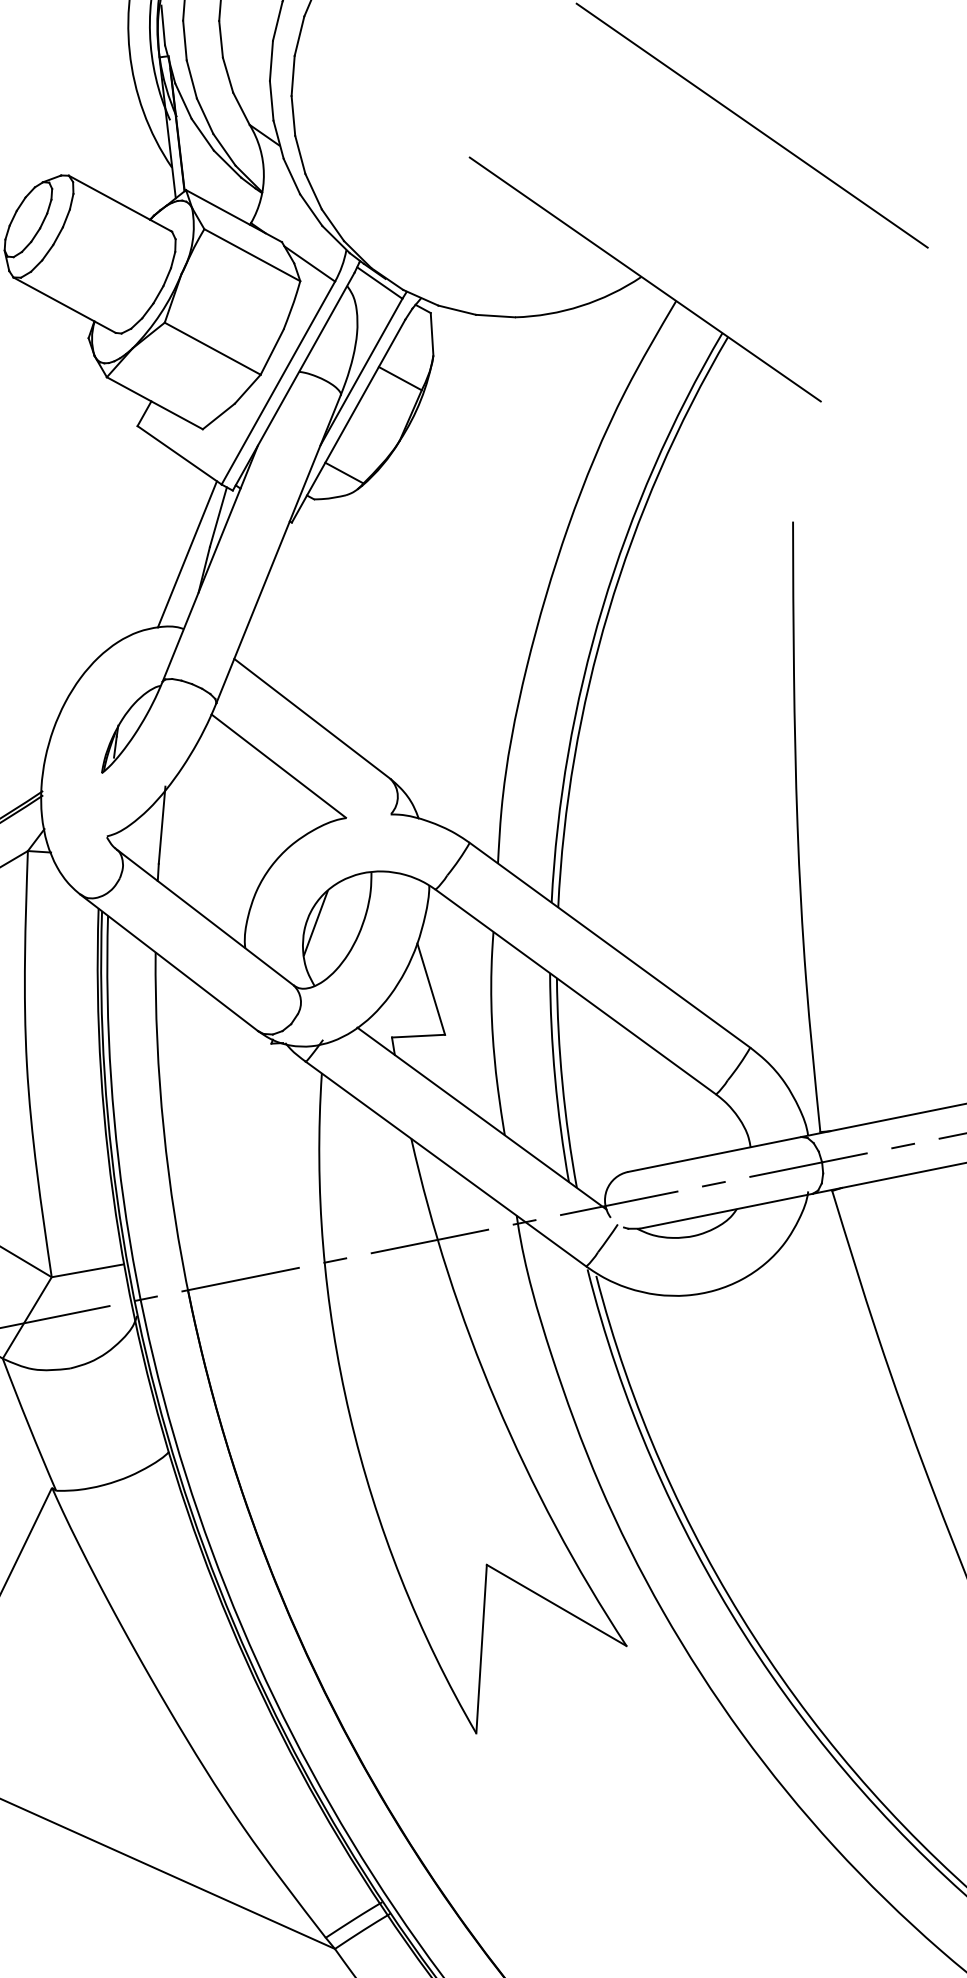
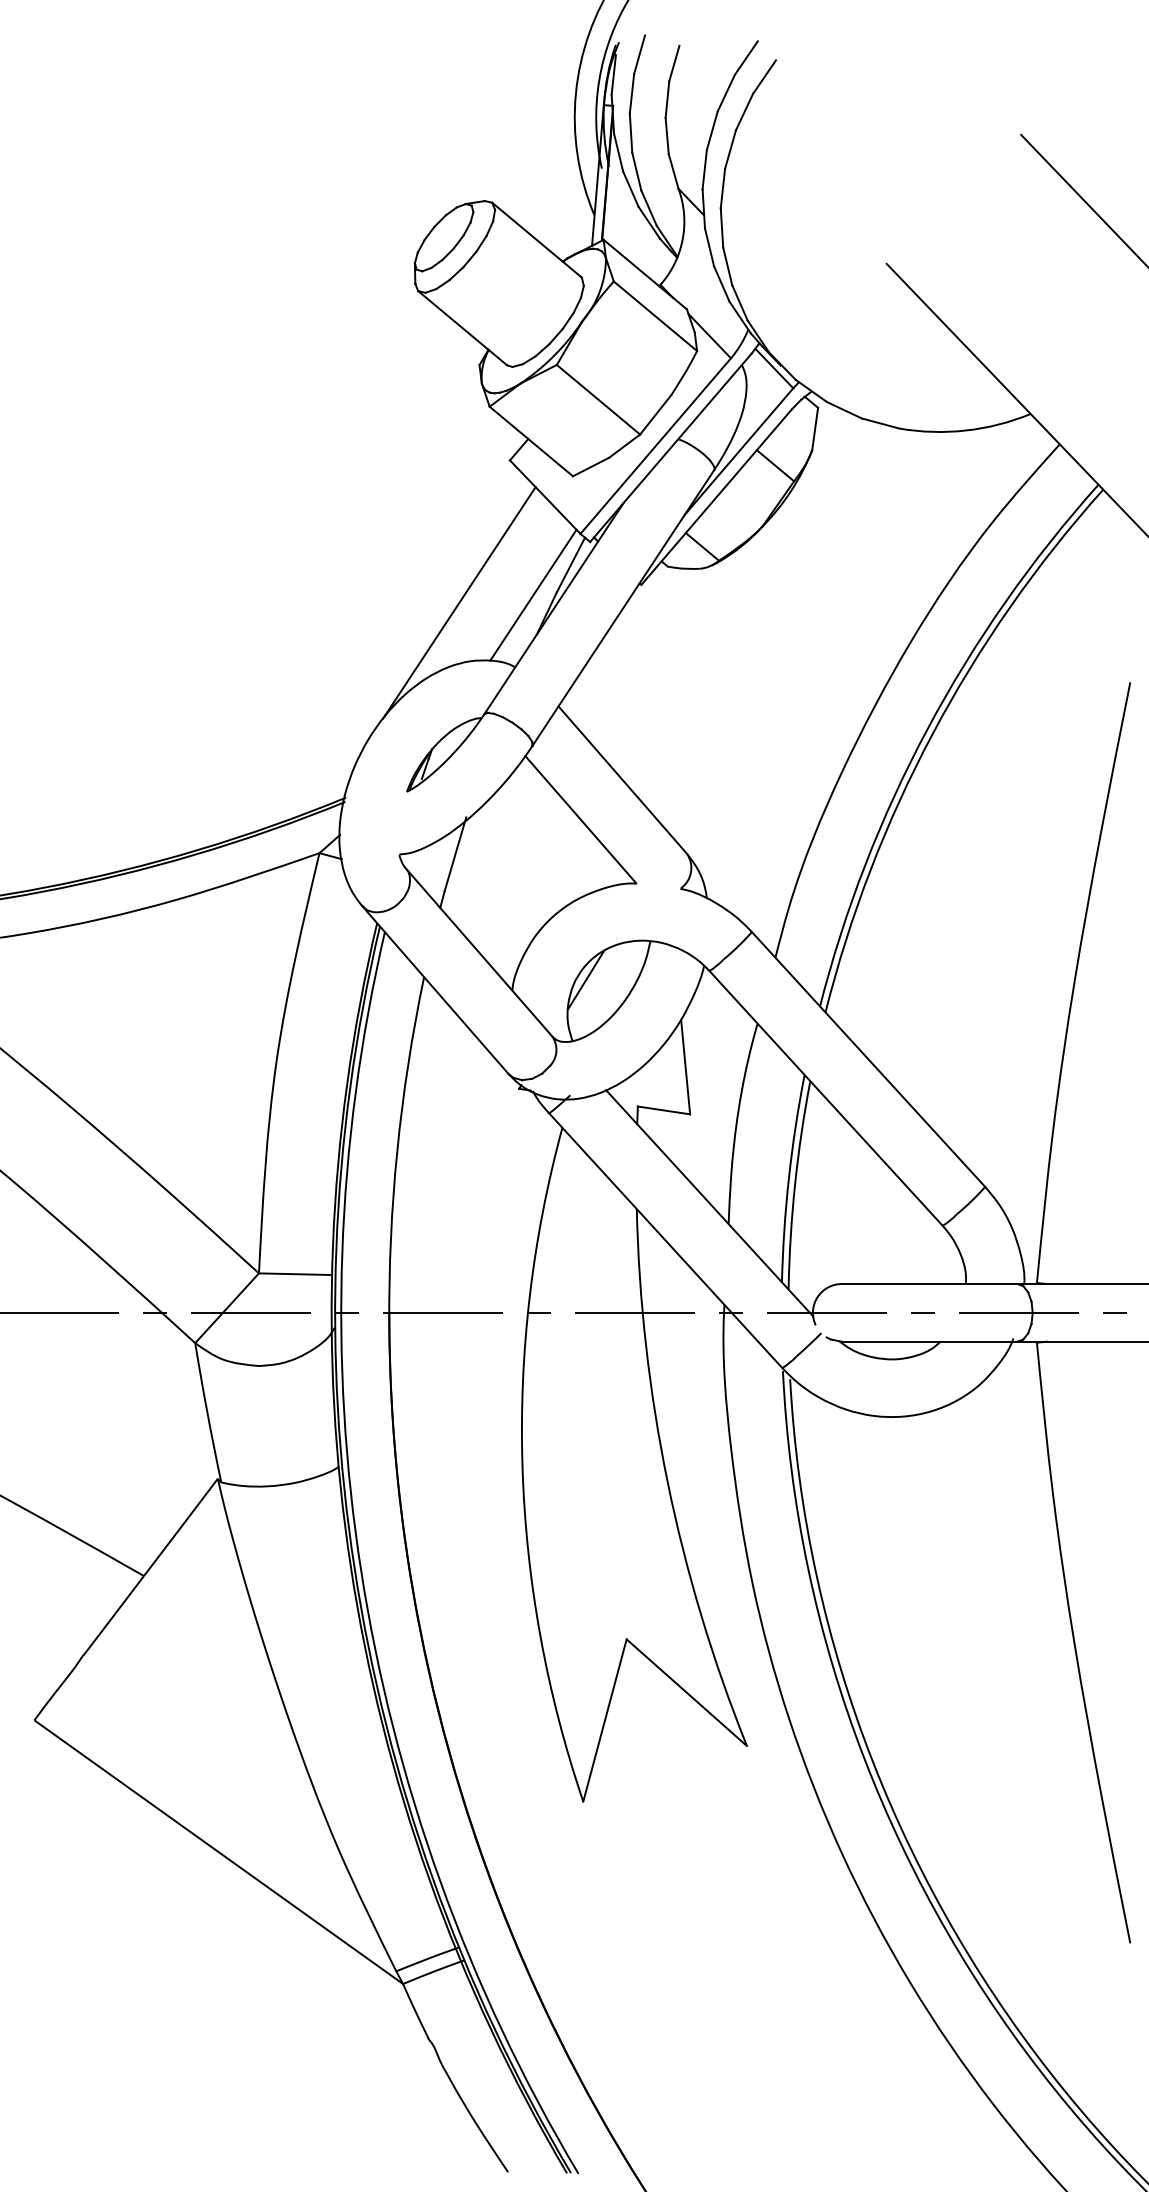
line: (116, 576) -> (459, 602), added

